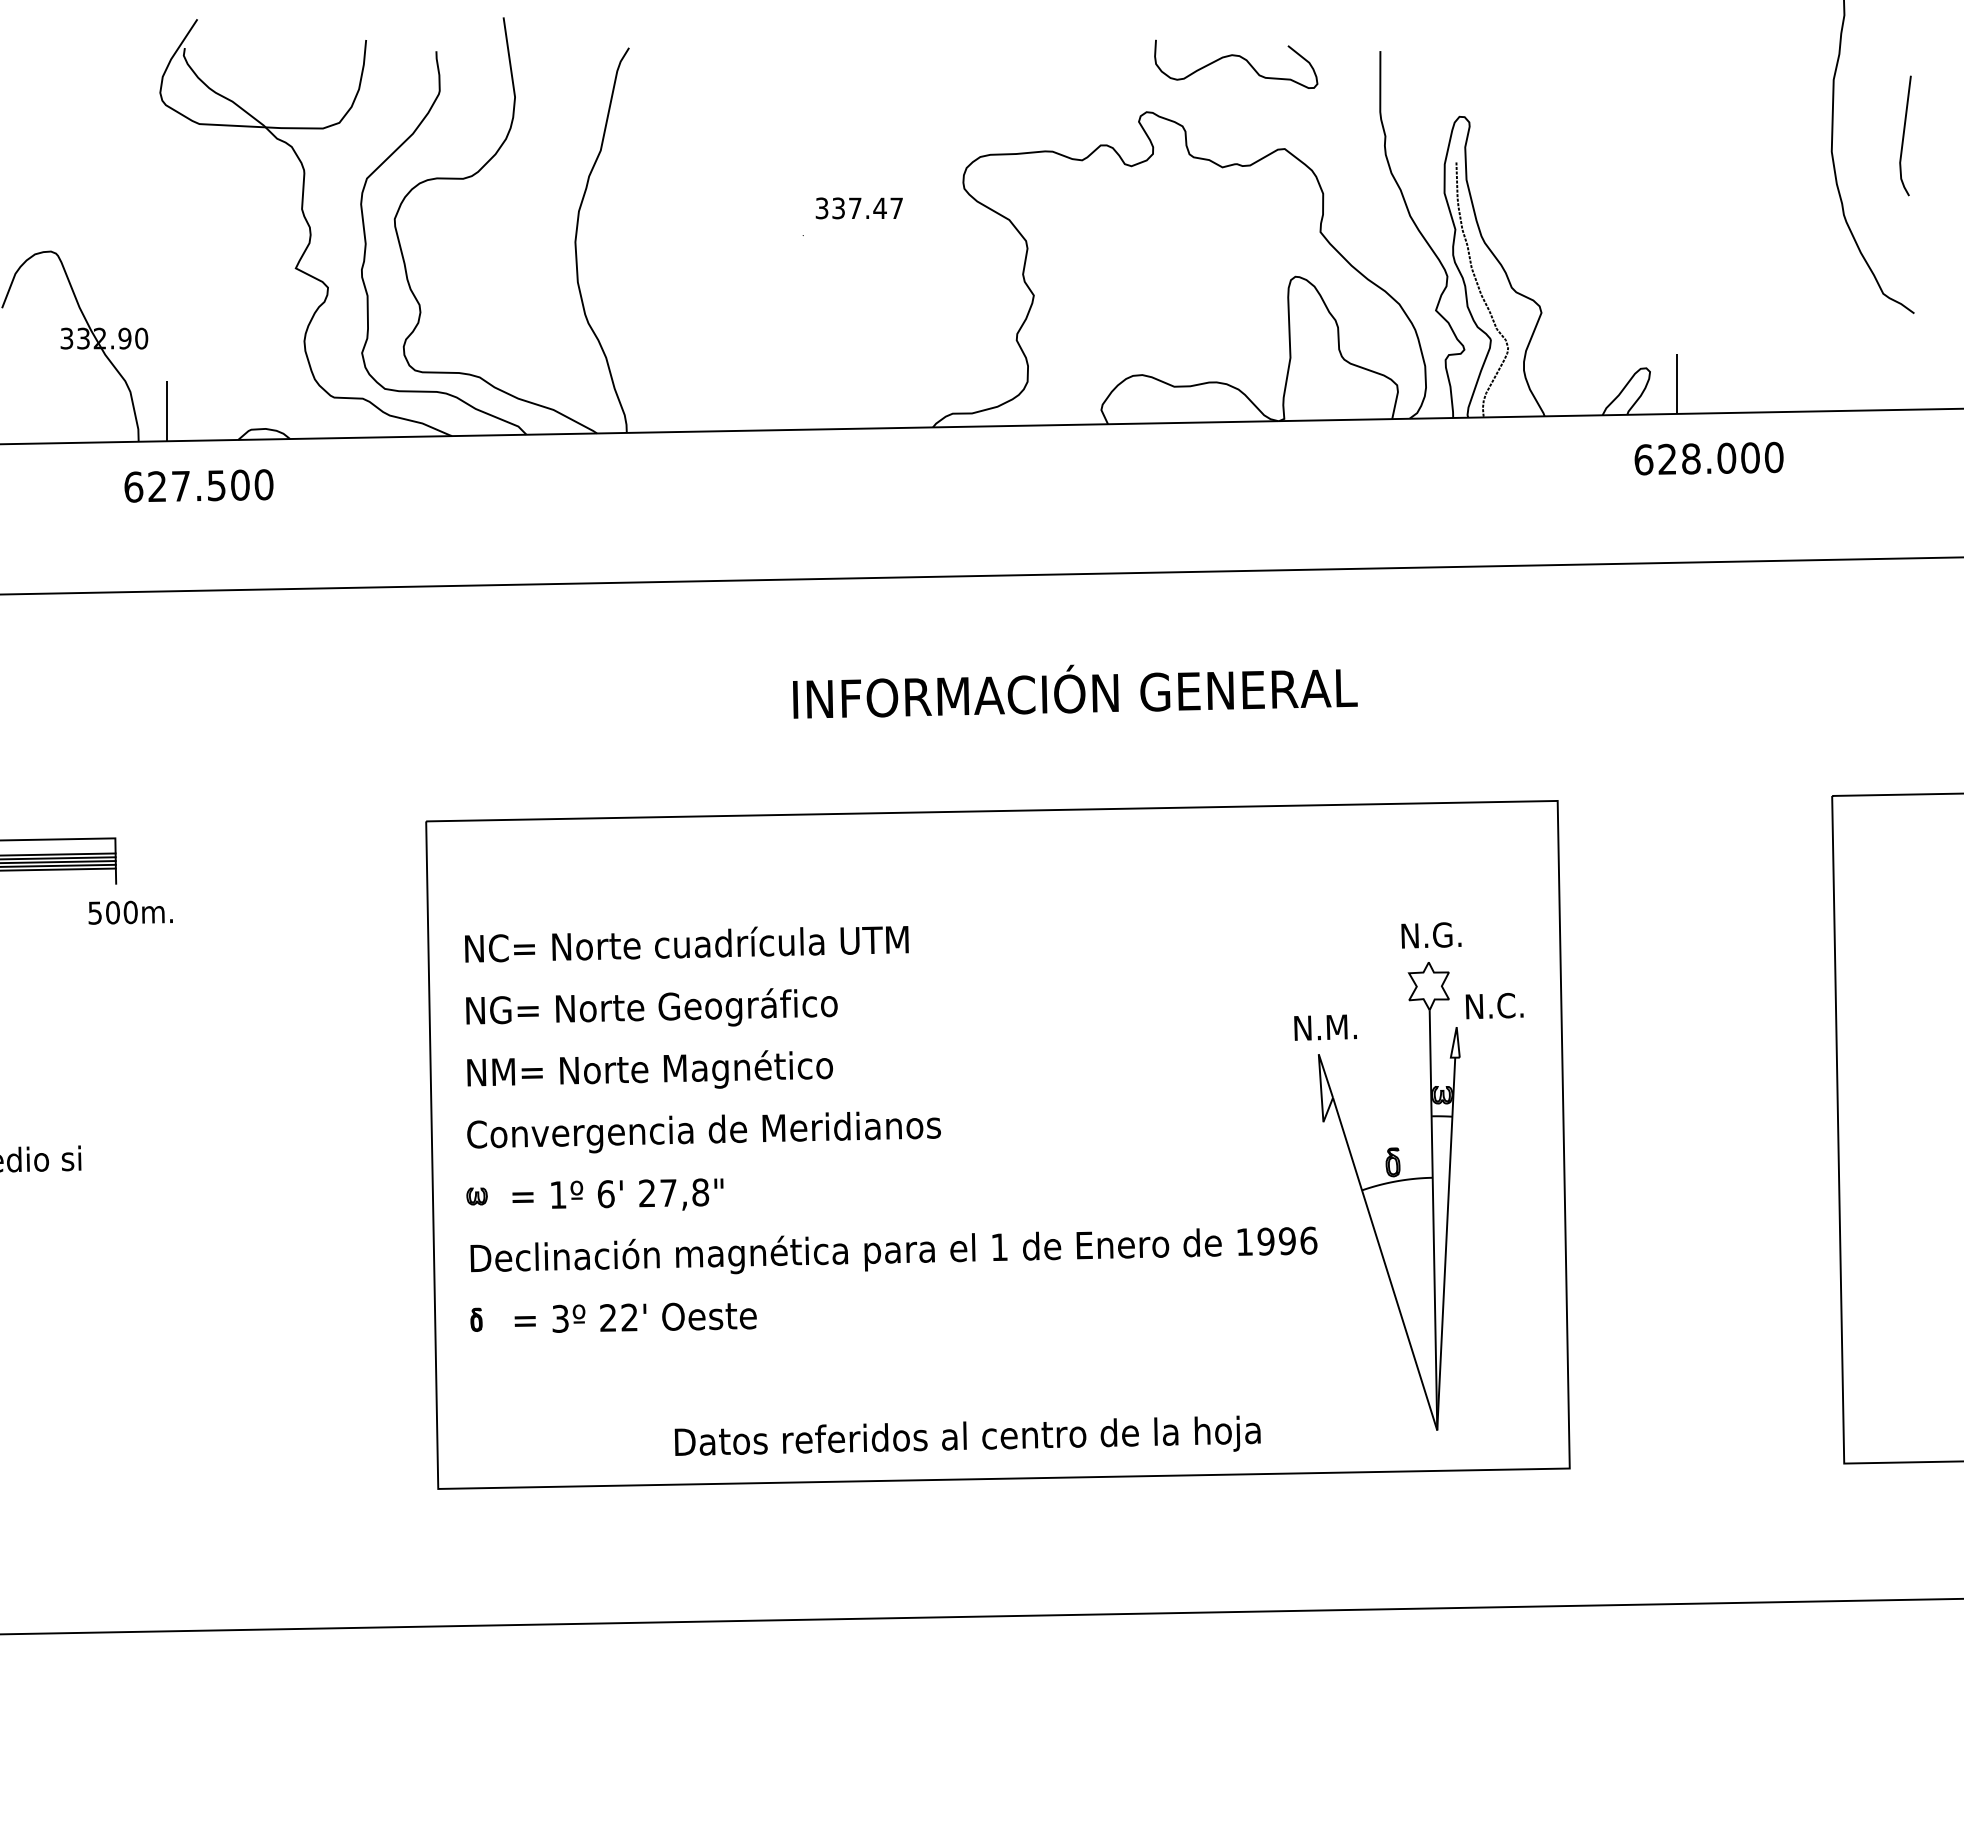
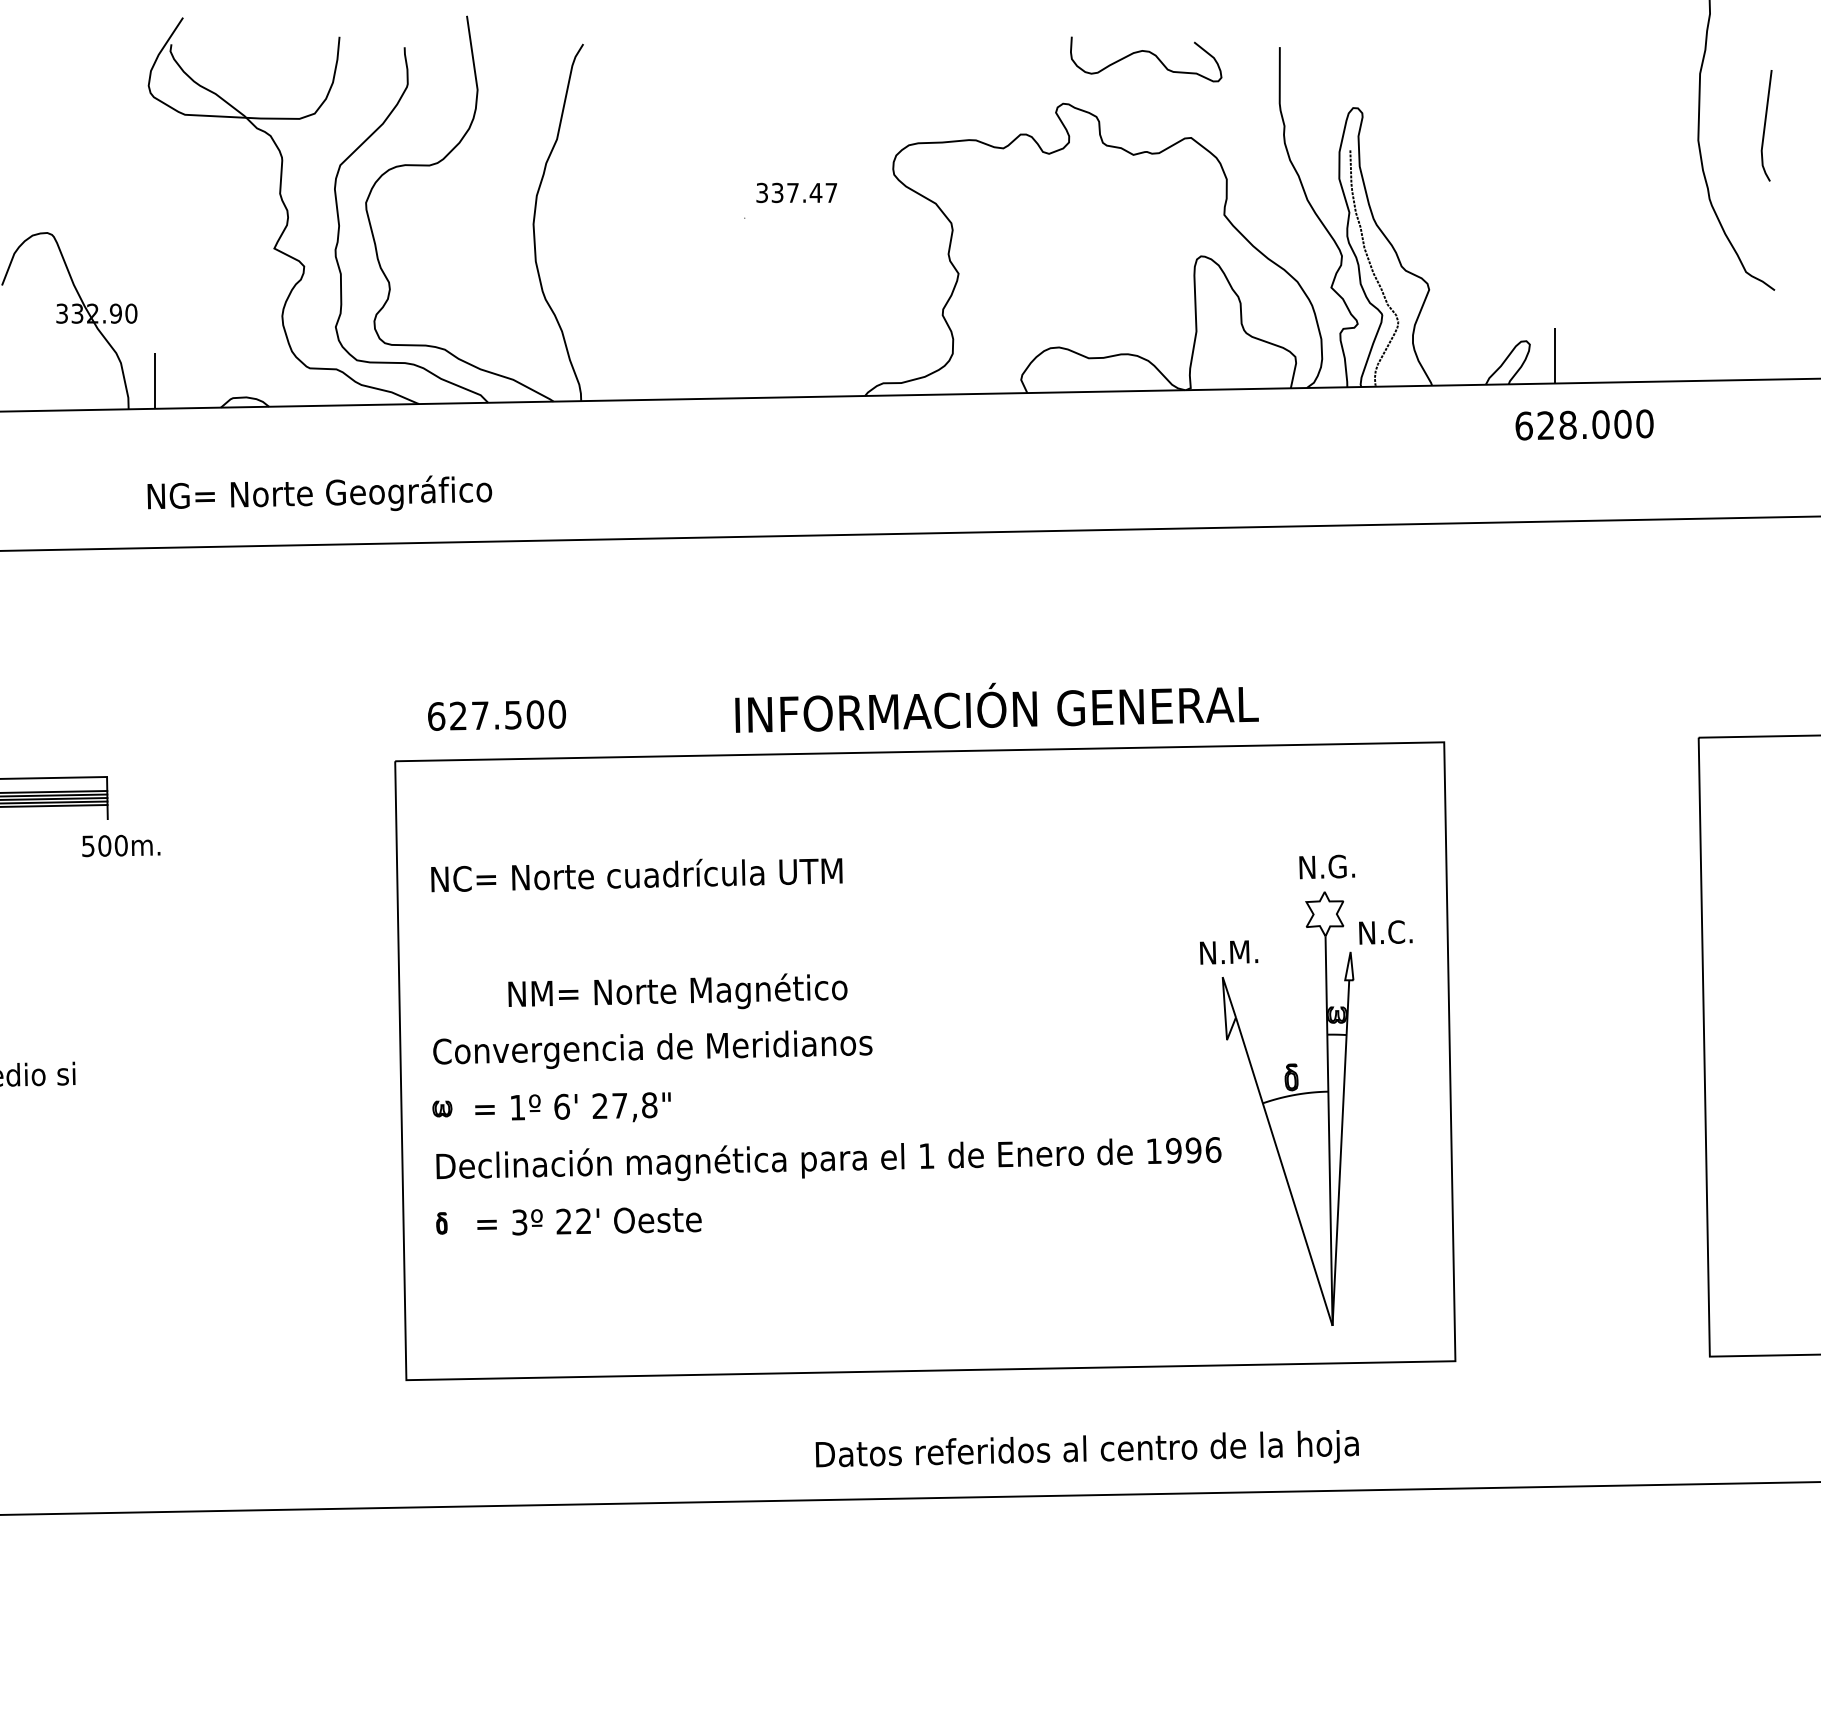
text: (198, 485) -> (496, 715), moved
text: (1075, 691) -> (997, 707), moved
text: (651, 1007) -> (319, 493), moved
text: (649, 1069) -> (677, 991), moved
text: (967, 1435) -> (1087, 1448), moved

